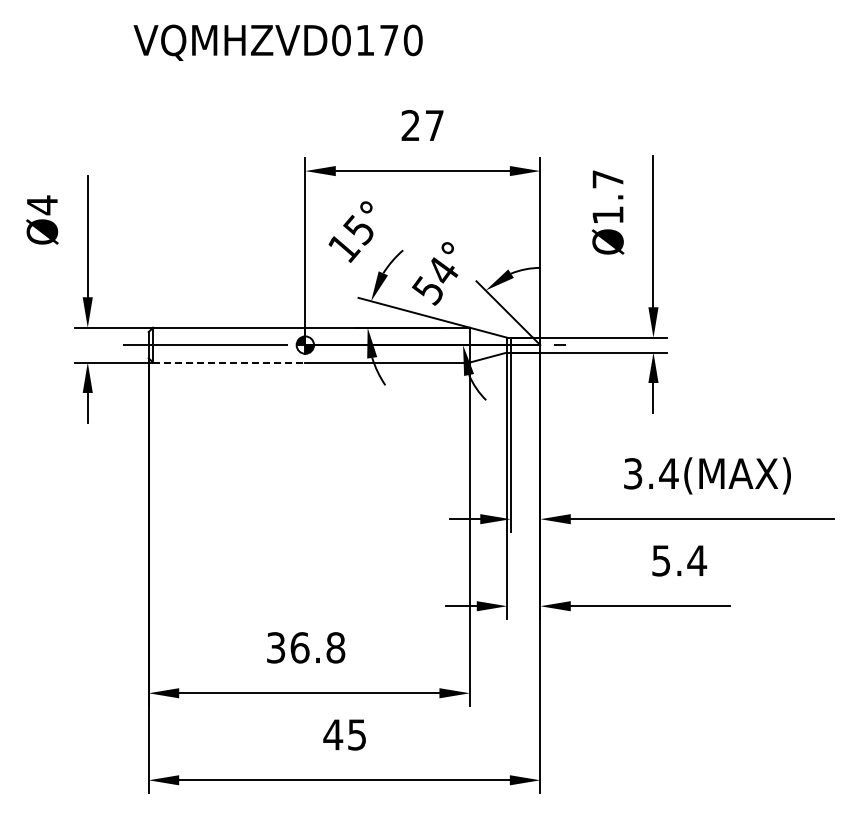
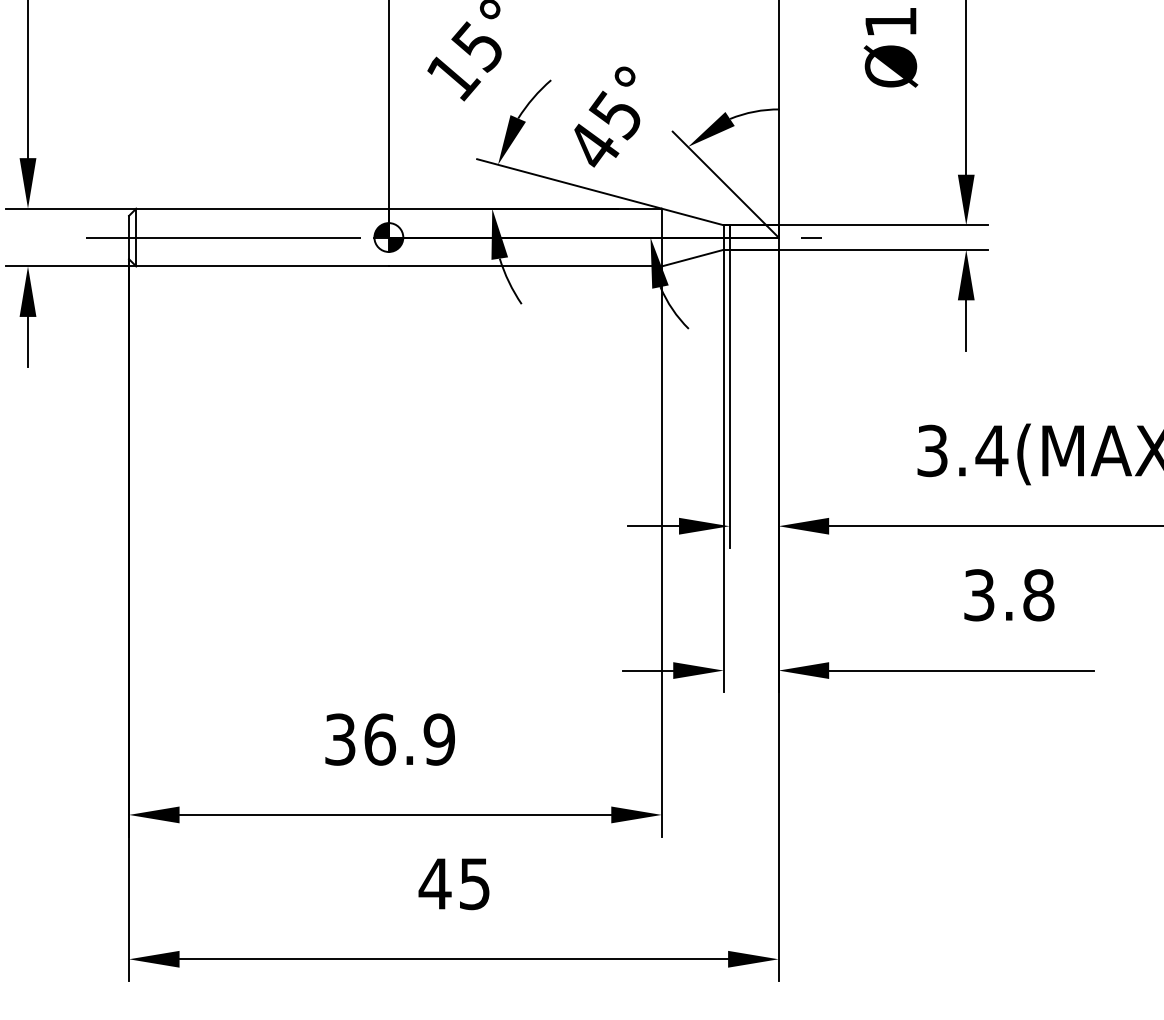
text: (434, 280) -> (603, 130), 54° -> 45°
line: (229, 362) -> (263, 266), dashed -> solid
text: (679, 560) -> (1009, 594), 5.4 -> 3.8
text: (335, 647) -> (438, 739), 36.8 -> 36.9

